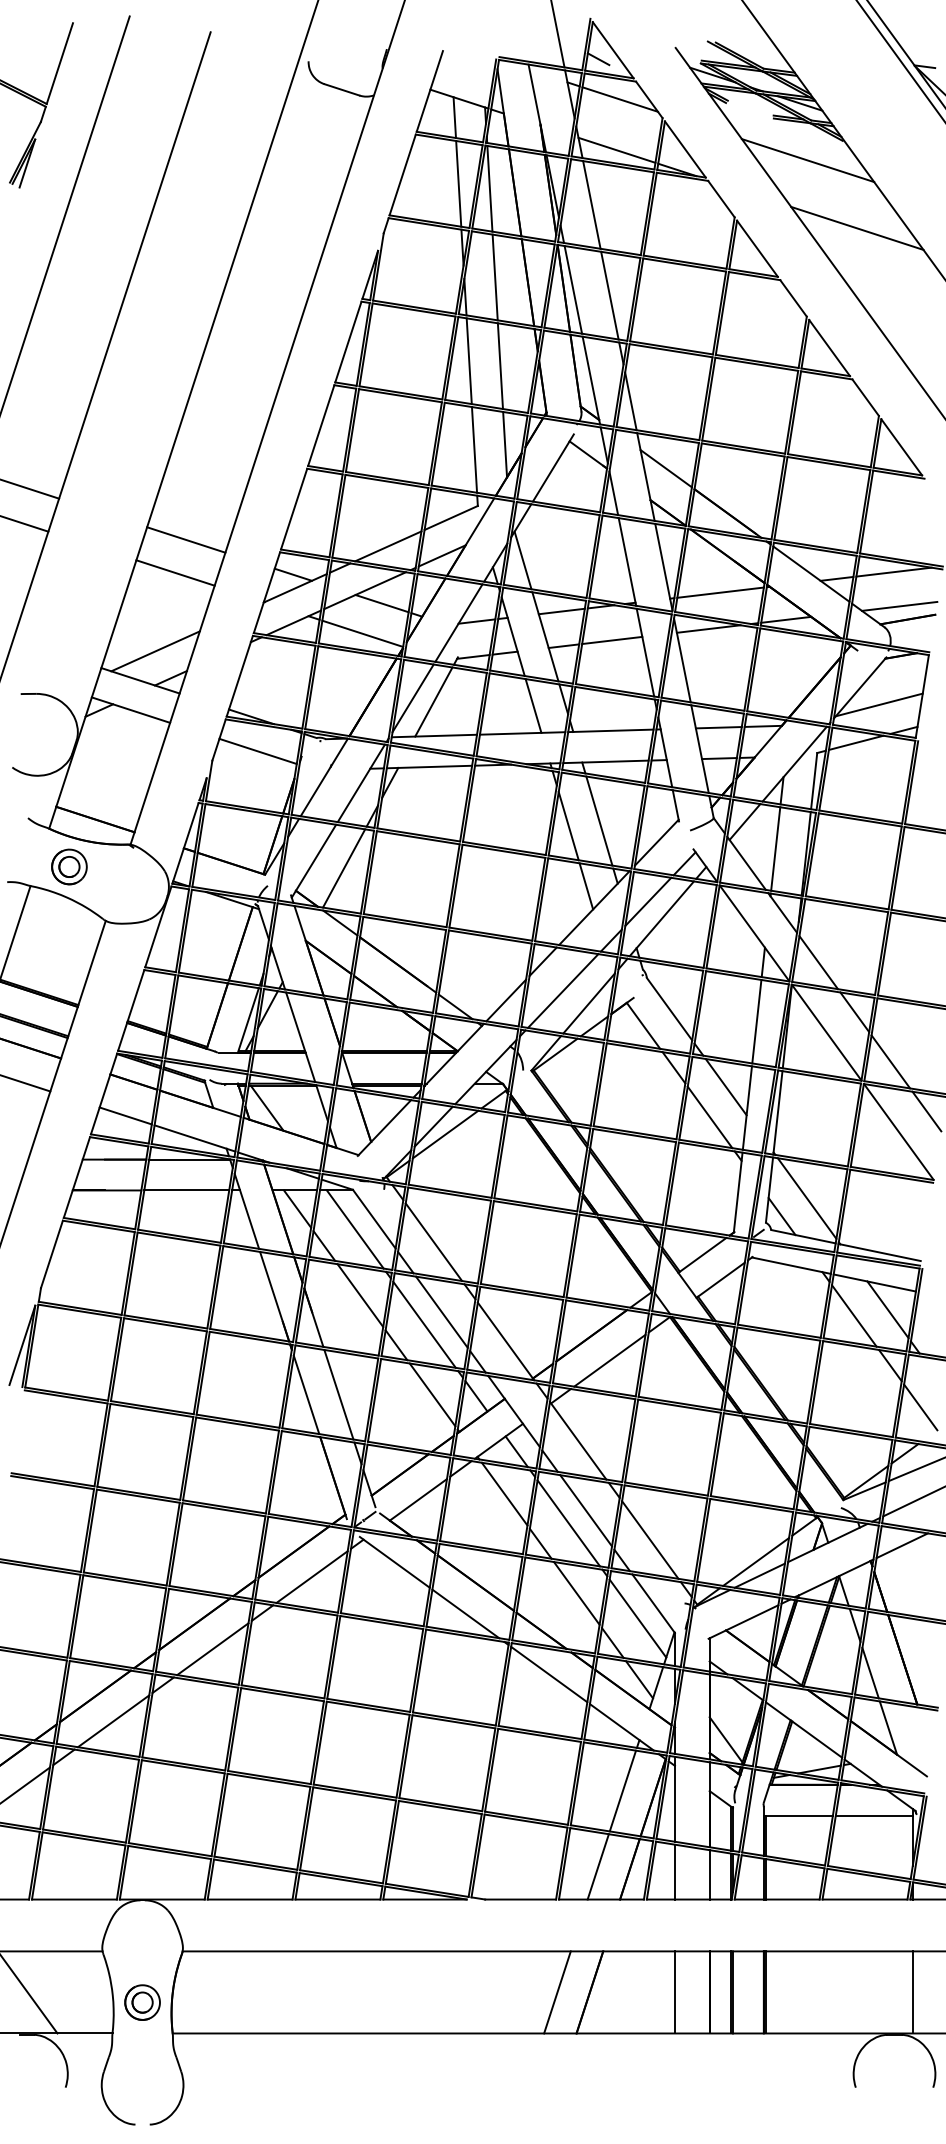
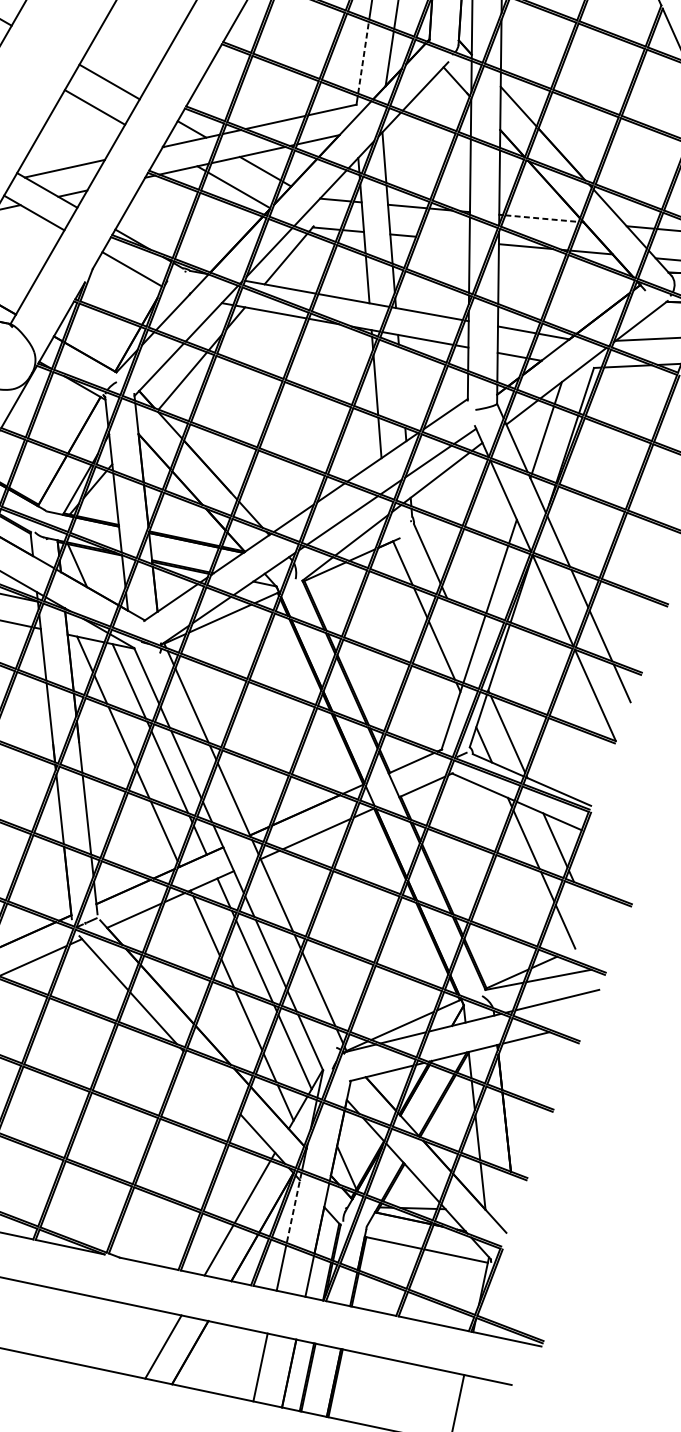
line: (474, 449) -> (363, 57), solid -> dashed
line: (720, 592) -> (541, 218), solid -> dashed
line: (612, 640) -> (444, 239), removed
line: (599, 820) -> (402, 385), removed
line: (725, 1086) -> (460, 627), removed
line: (549, 1674) -> (212, 1082), removed
line: (674, 1799) -> (293, 1207), solid -> dashed

